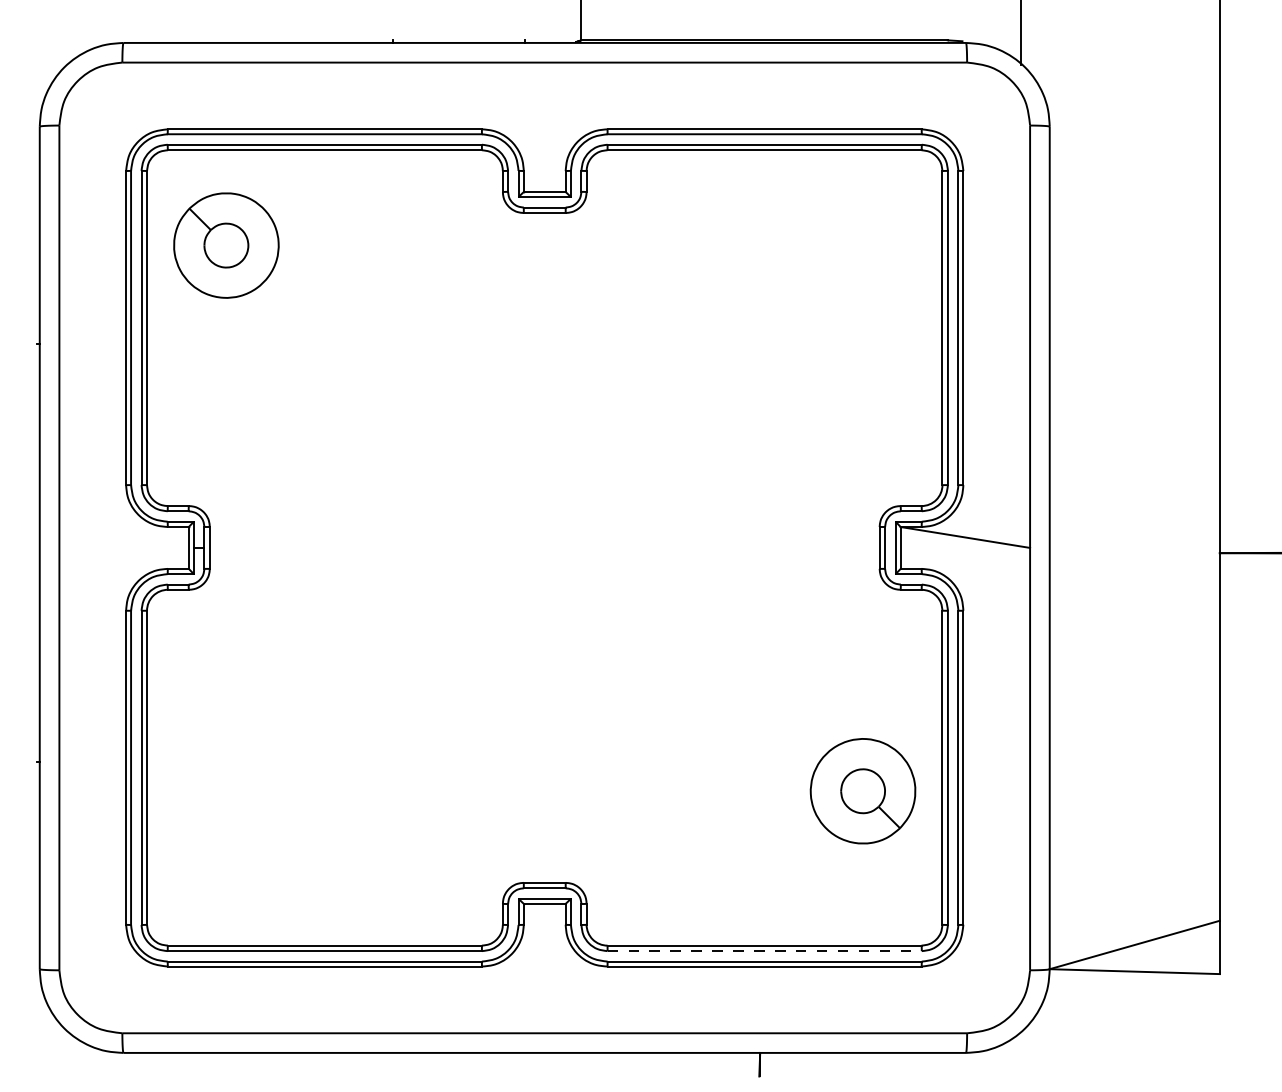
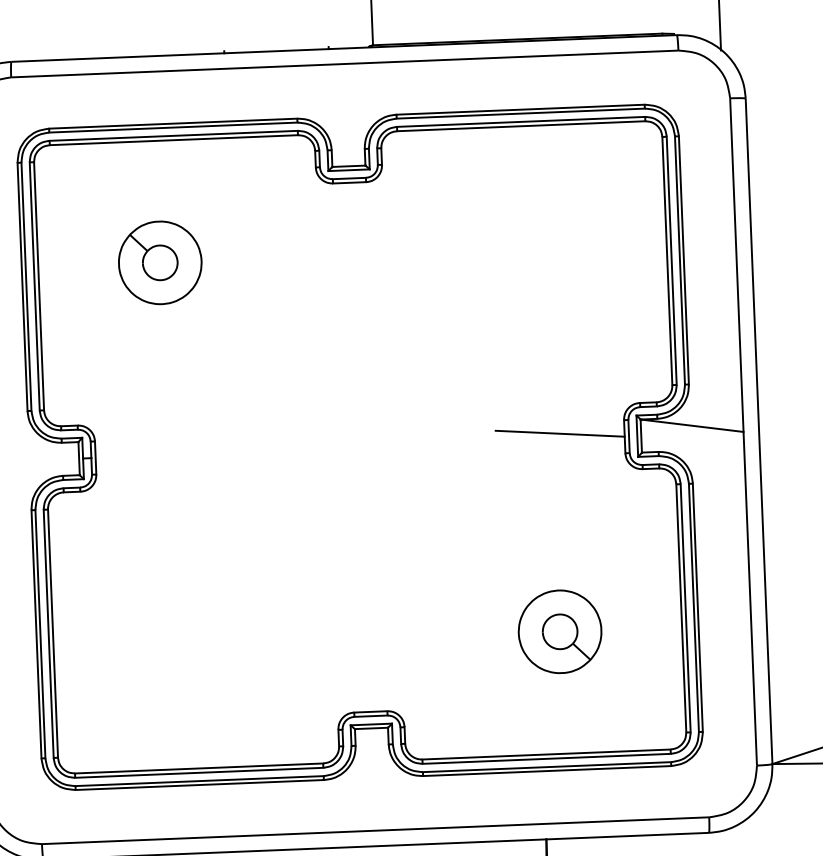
part: (226, 245) -> (160, 262), moved
line: (797, 540) -> (559, 433), added
part: (862, 791) -> (559, 632), moved
line: (765, 951) -> (547, 759), dashed -> solid

